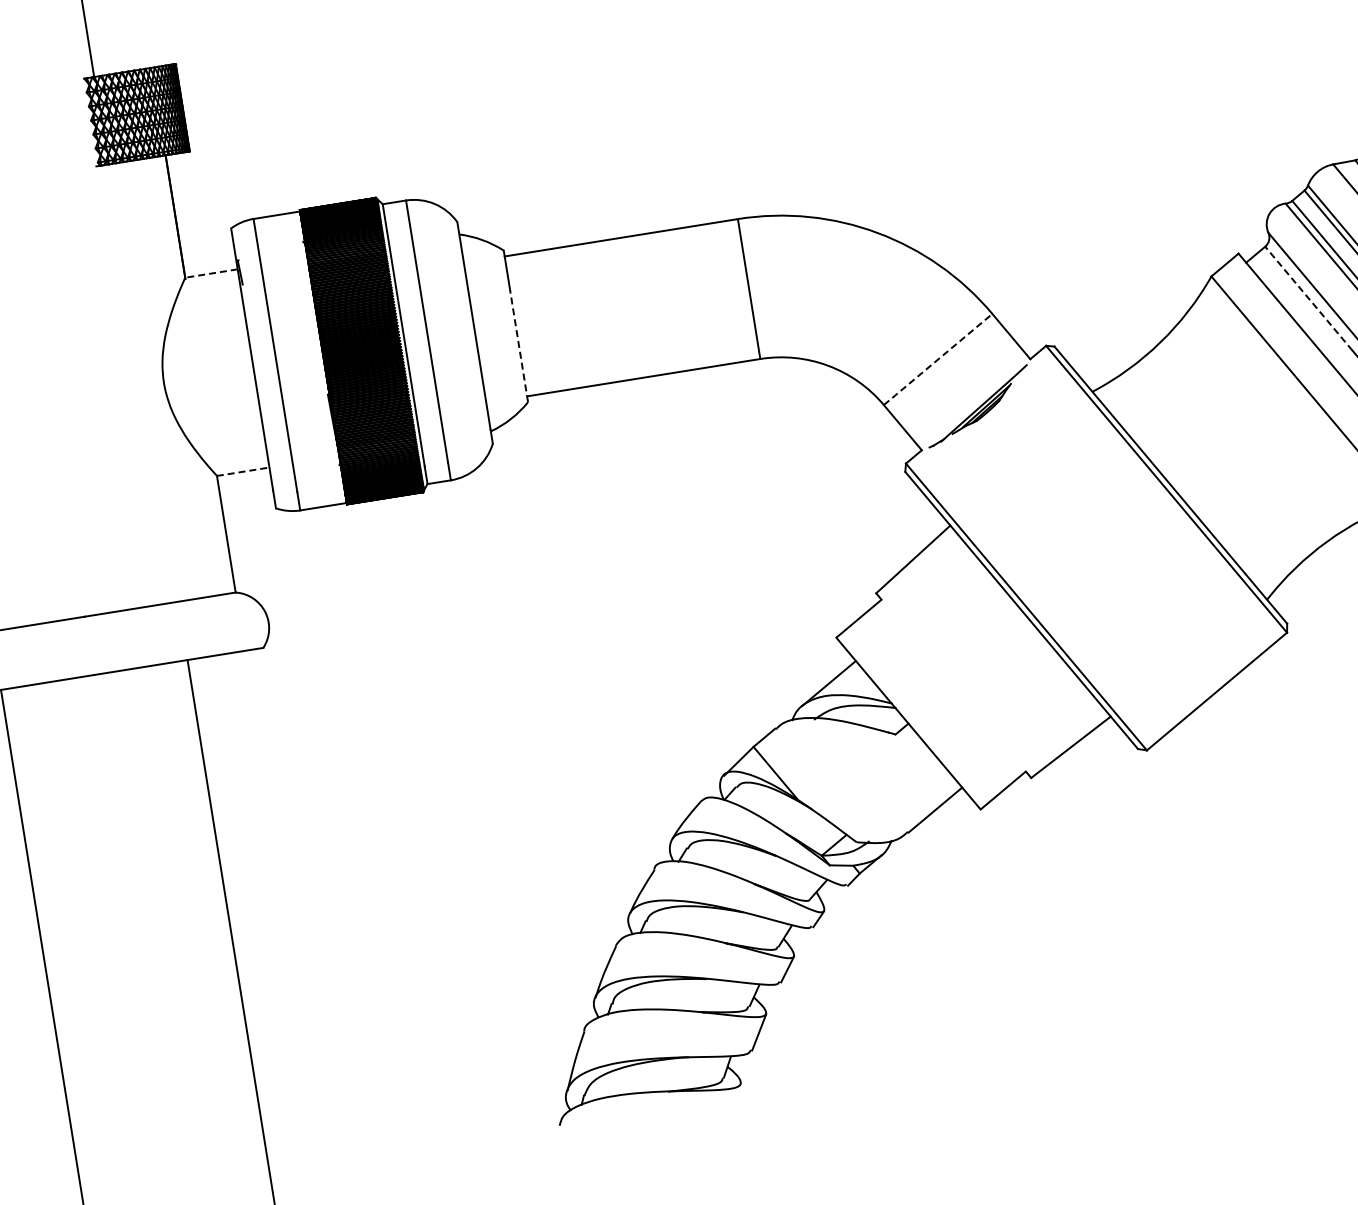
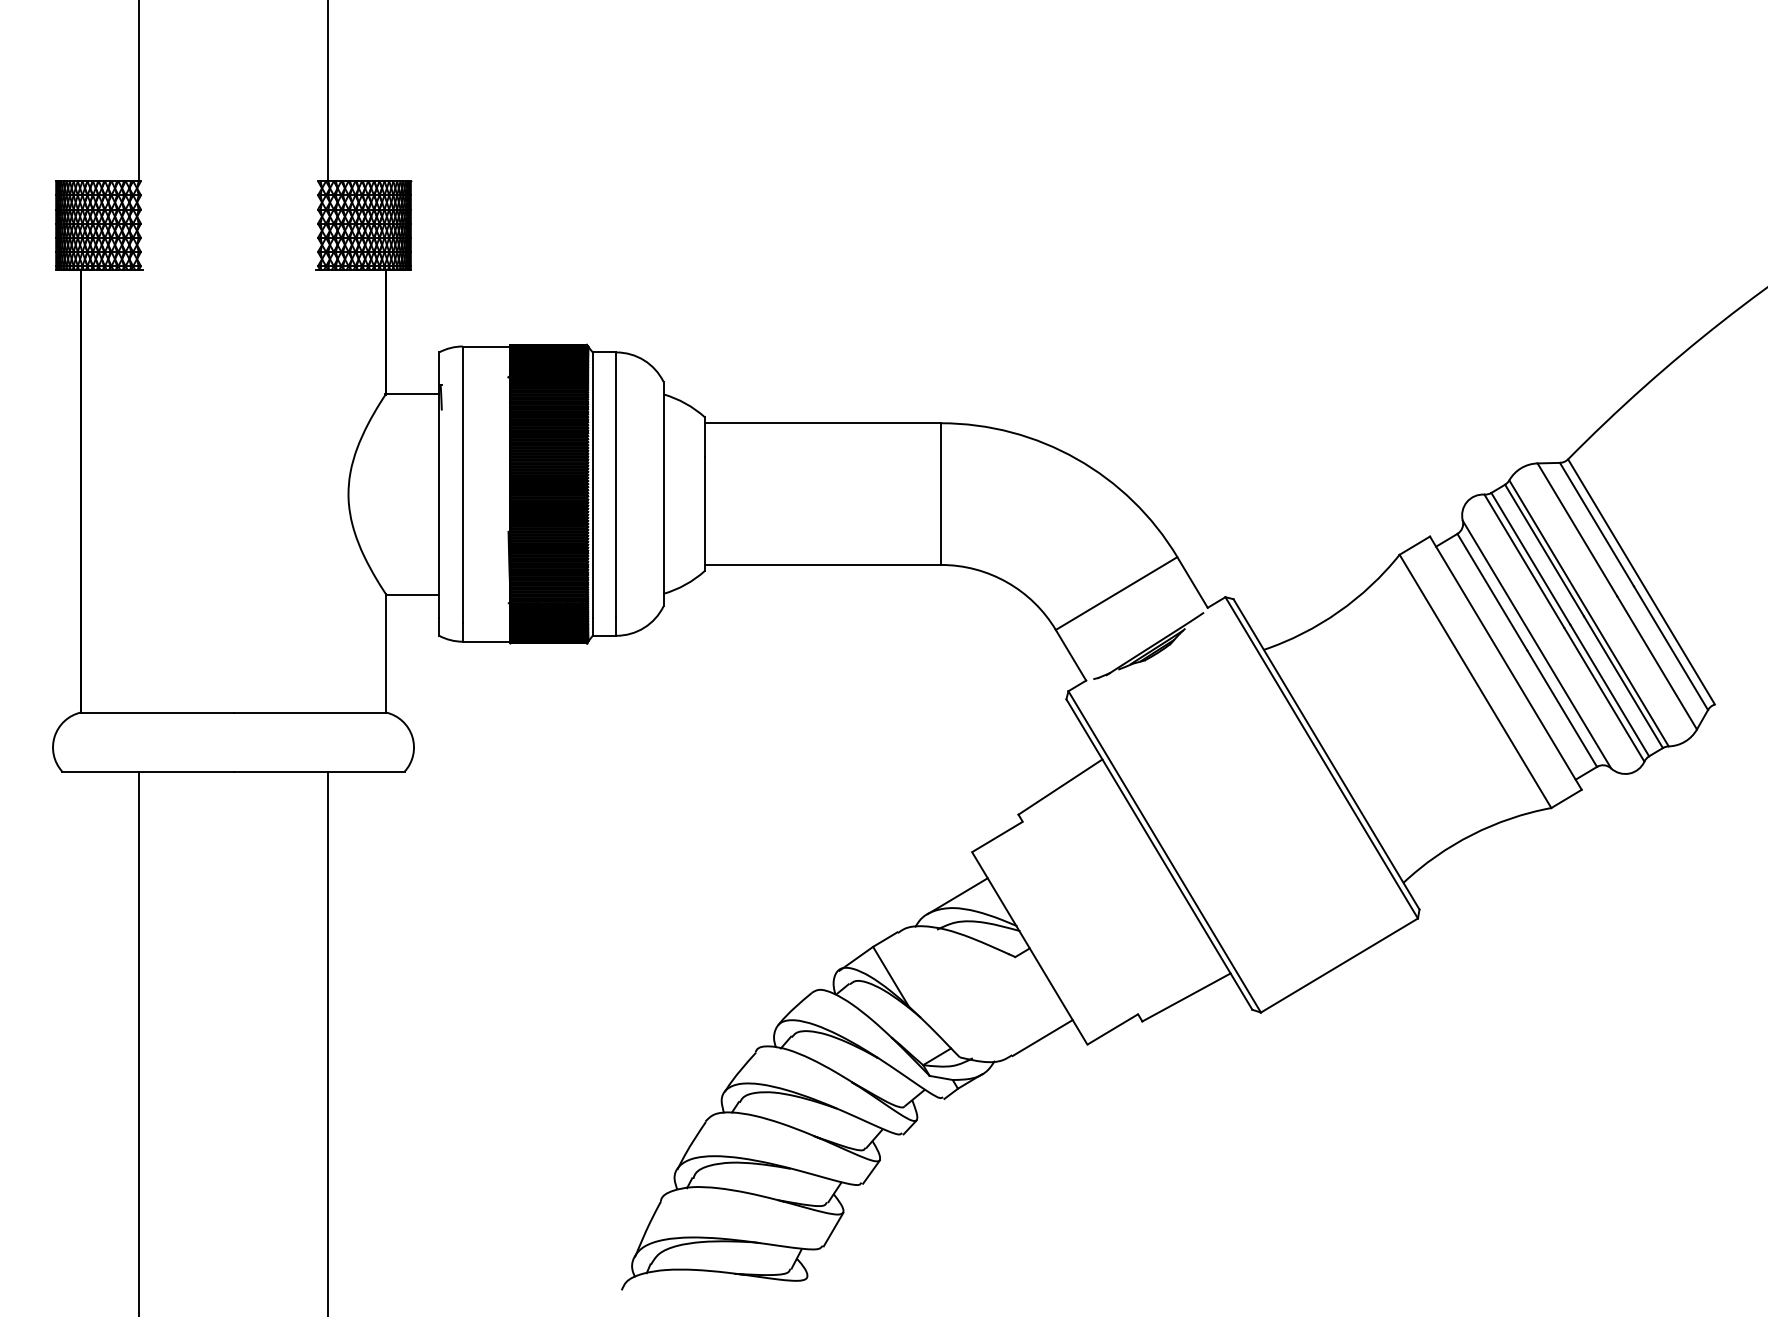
line: (211, 273) -> (412, 393), dashed -> solid
line: (1309, 299) -> (1492, 592), dashed -> solid
line: (518, 346) -> (704, 514), dashed -> solid
line: (938, 359) -> (1116, 593), dashed -> solid
line: (243, 471) -> (412, 594), dashed -> solid

